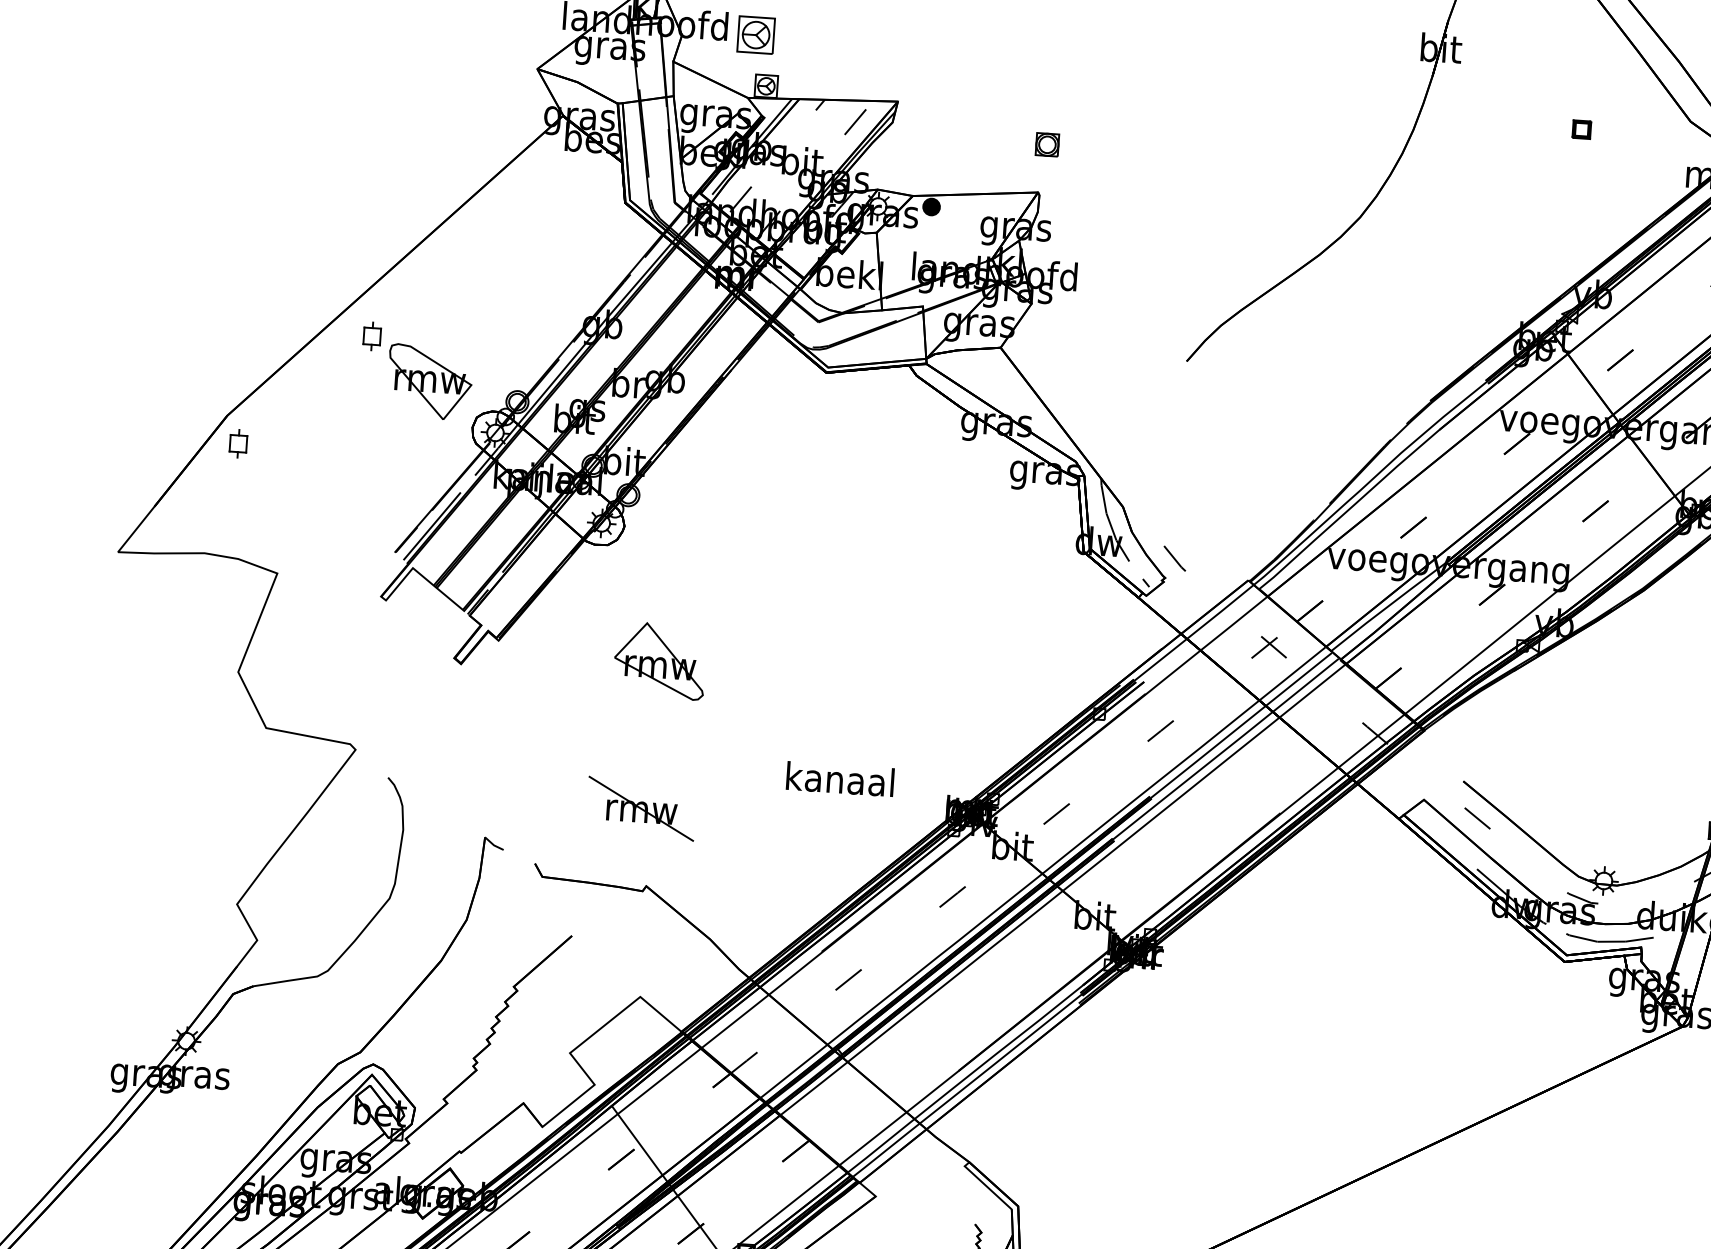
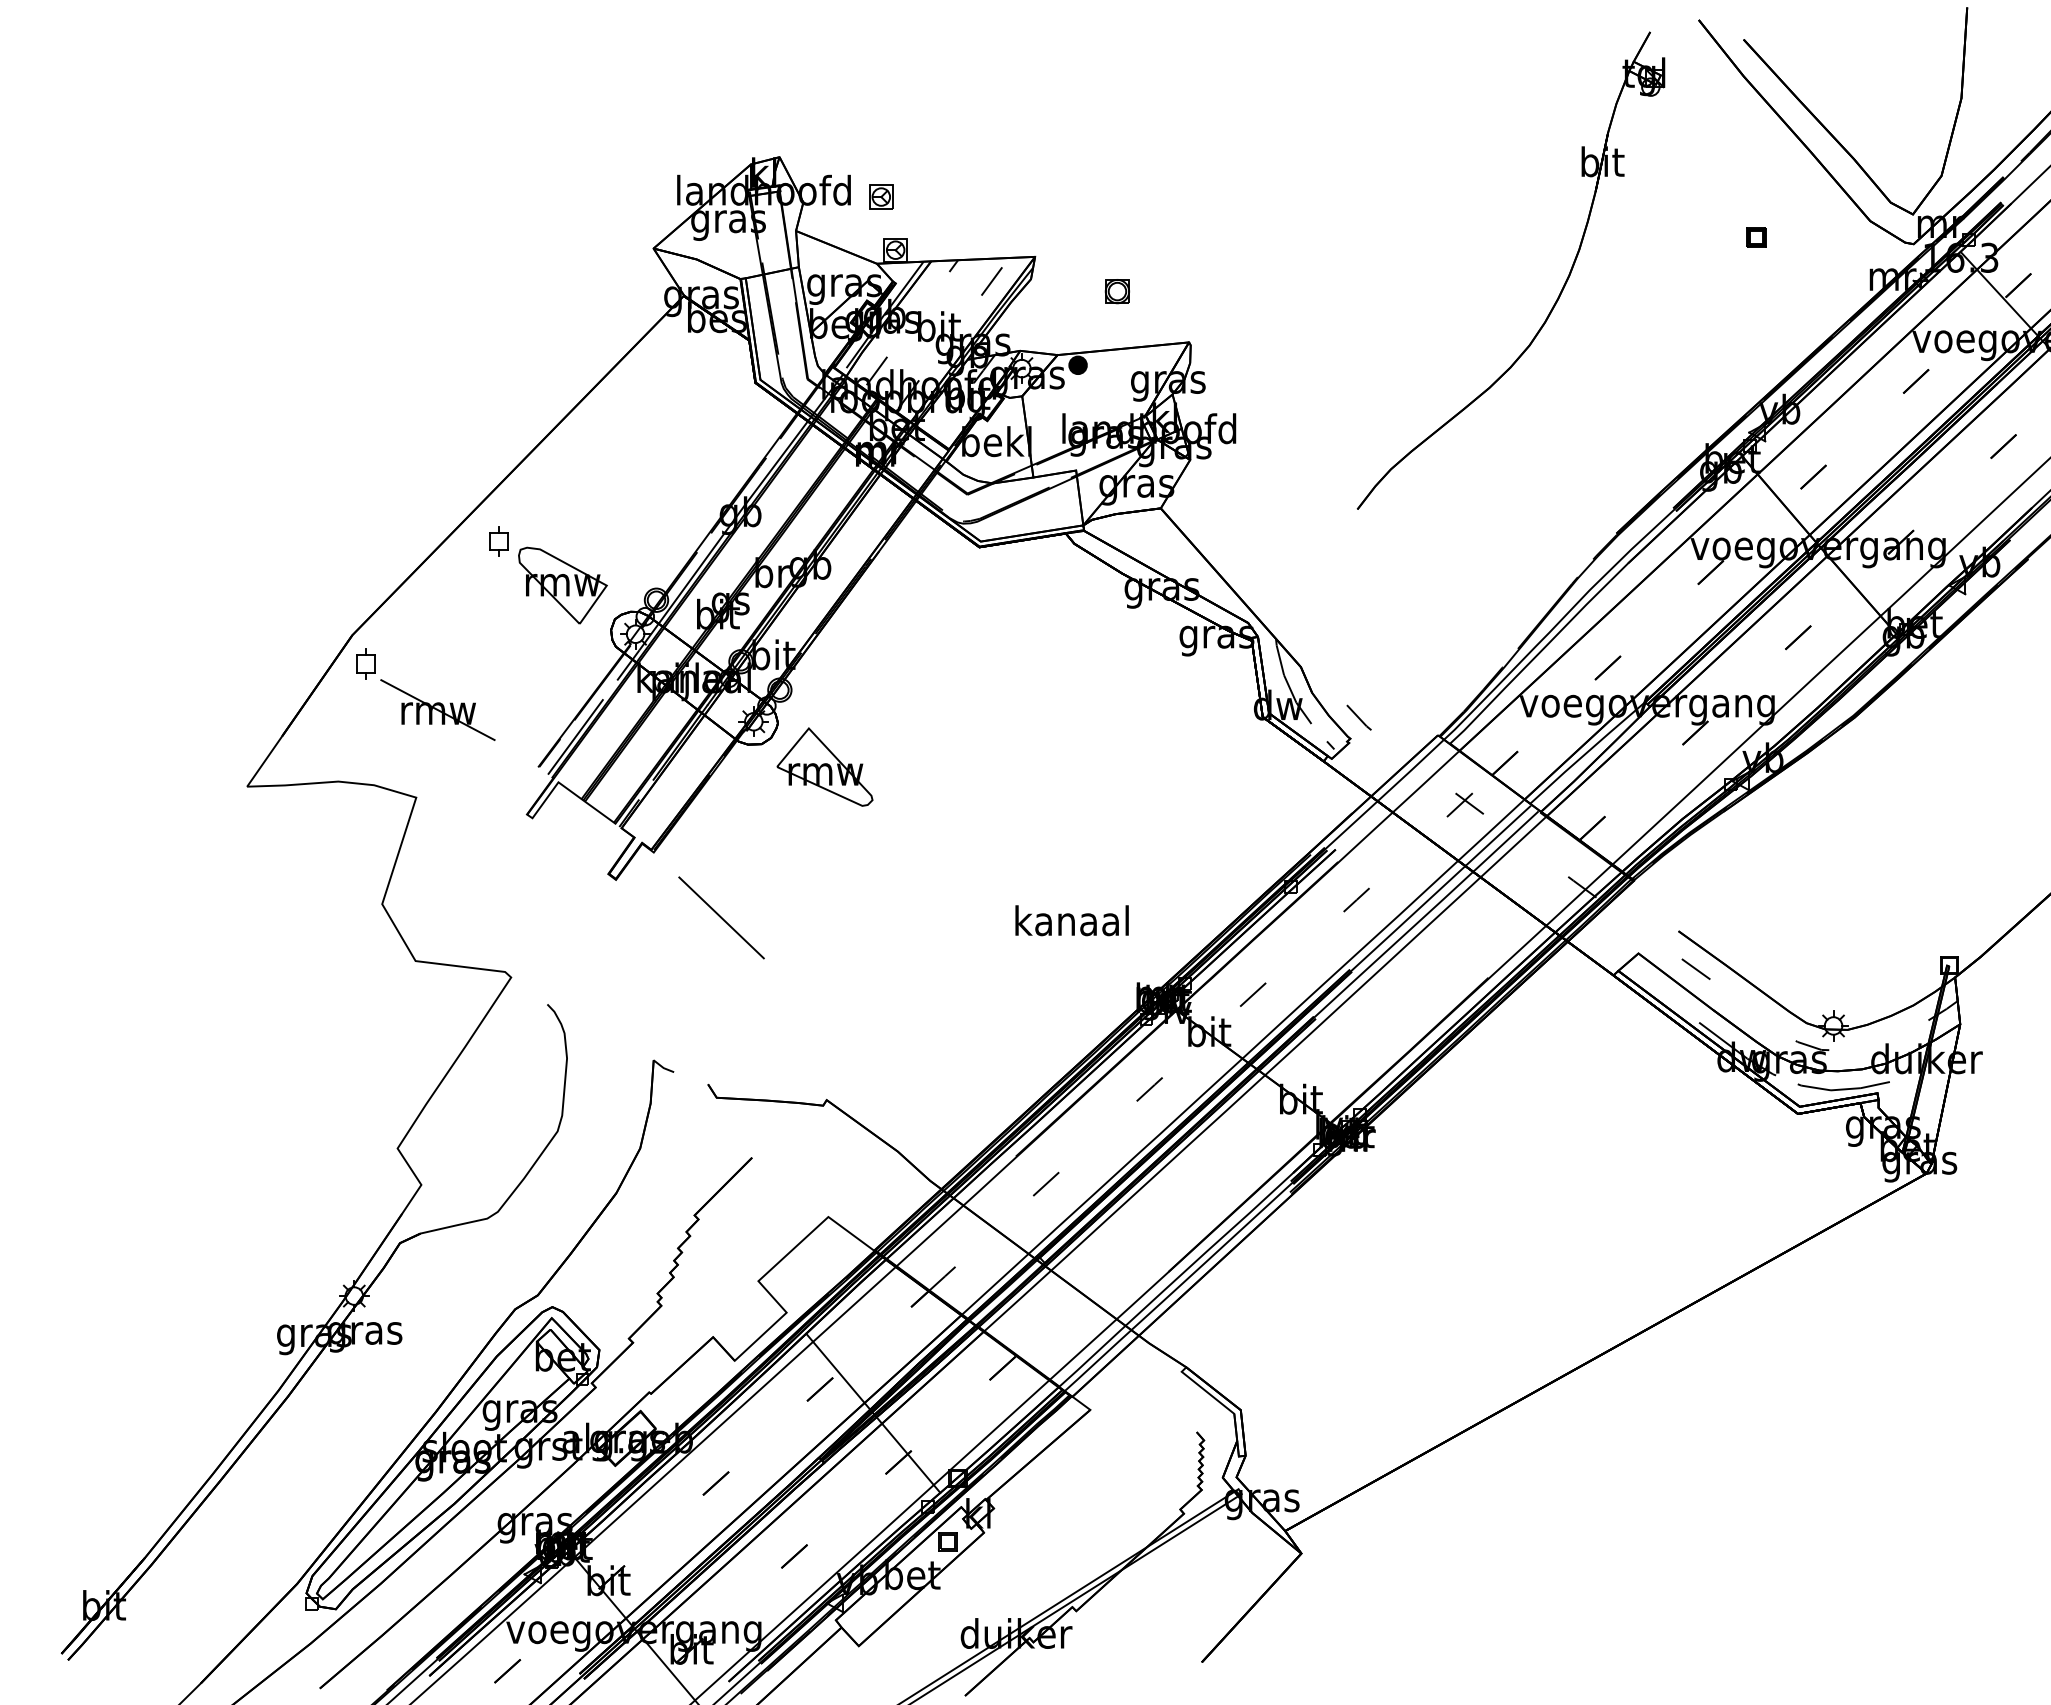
part: (756, 34) -> (881, 196), size x0.62
part: (1046, 144) -> (1116, 291), moved
part: (659, 660) -> (824, 766), moved
line: (558, 706) -> (721, 917), added
text: (839, 779) -> (1071, 920), moved
part: (640, 808) -> (437, 709), moved

